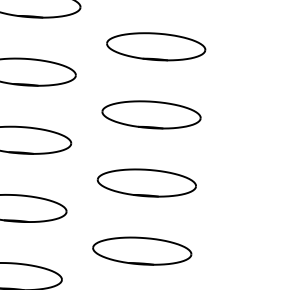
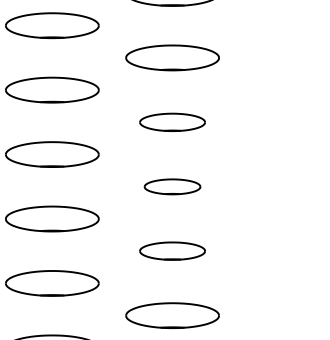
part: (151, 115) -> (172, 122), size x0.7
part: (146, 182) -> (172, 186), size x0.6
part: (142, 250) -> (172, 250), size x0.7

